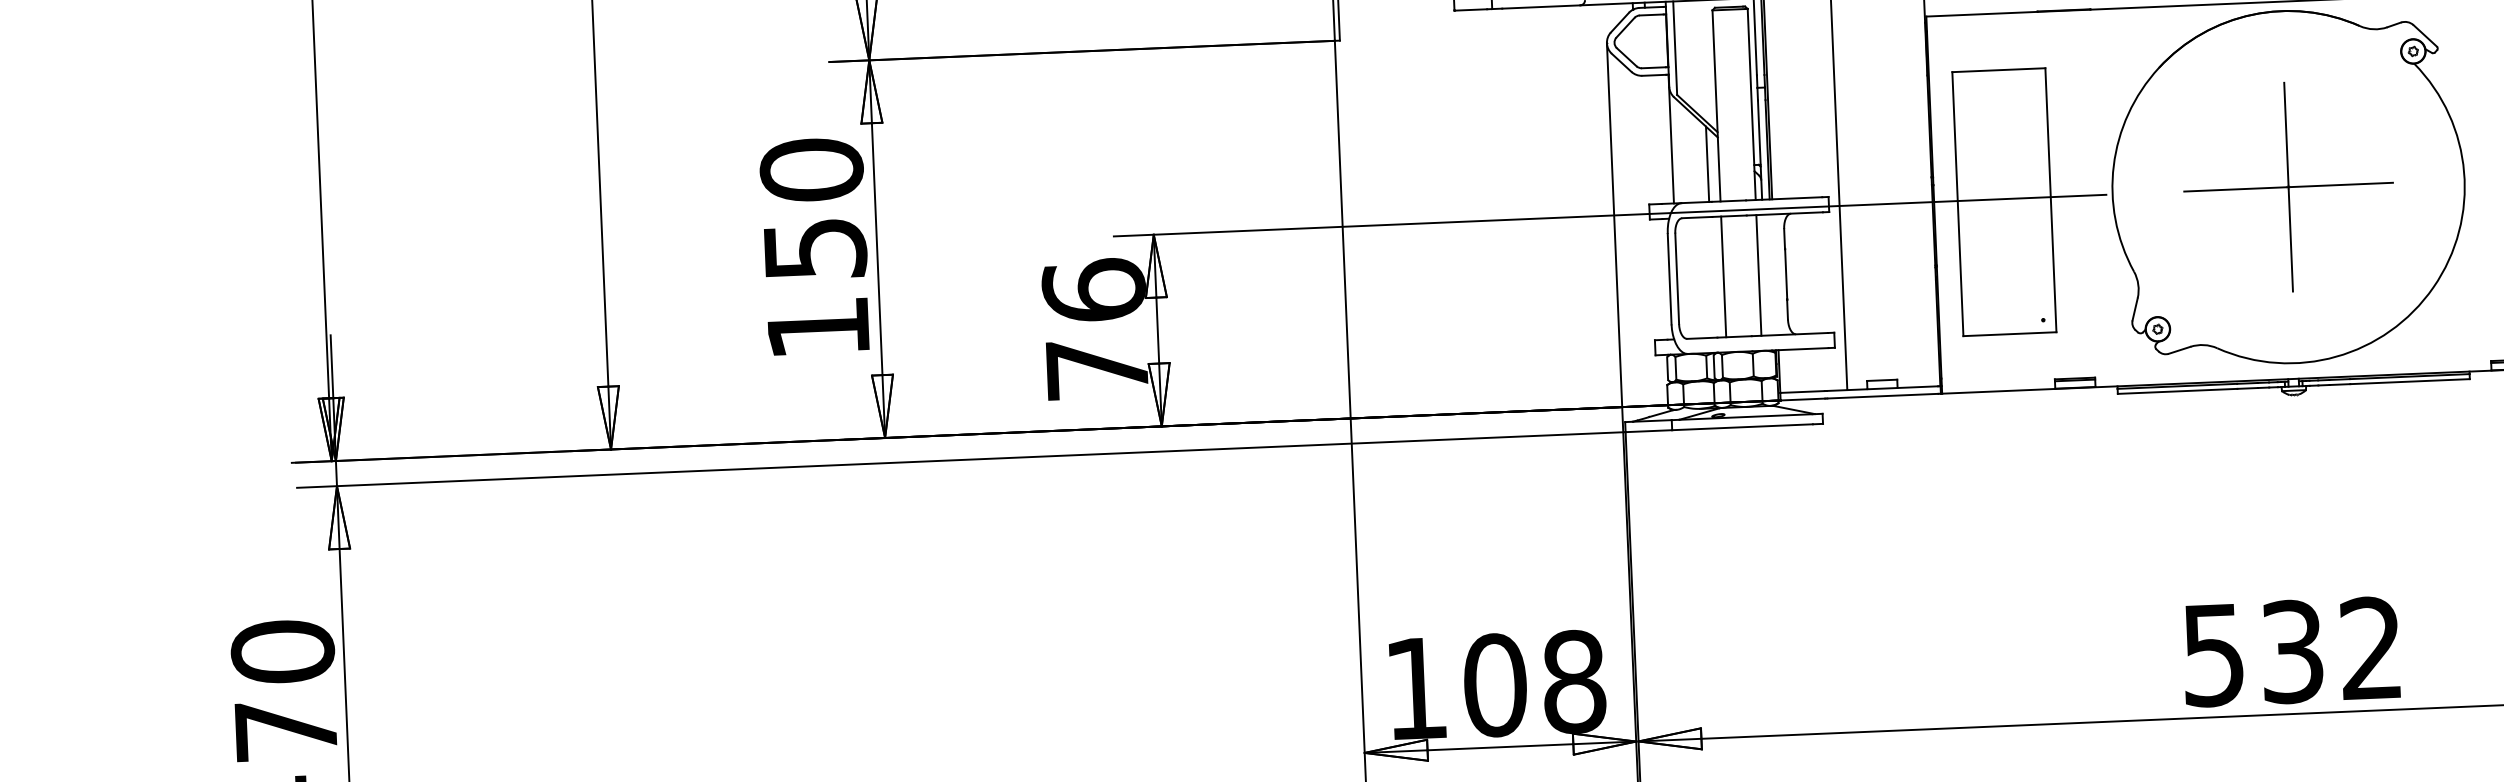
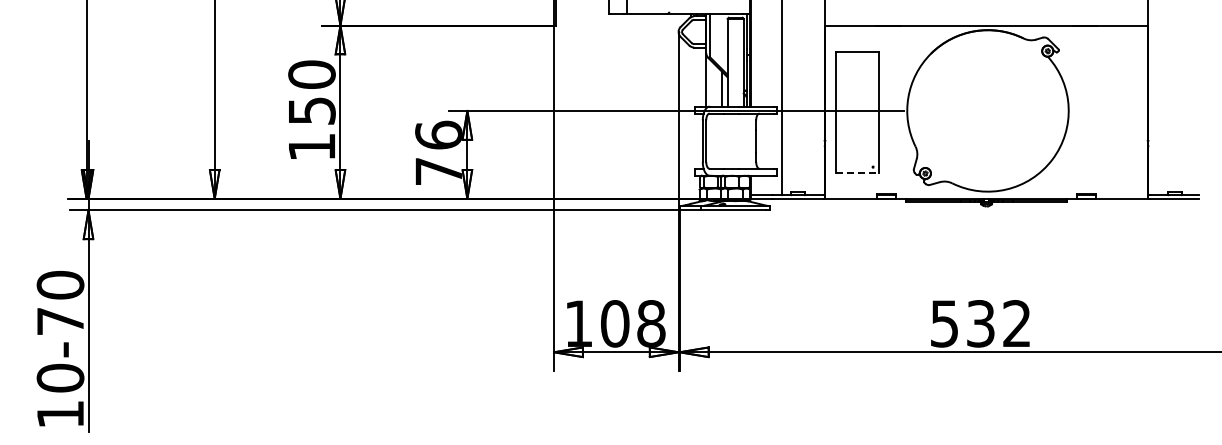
part: (2287, 186) -> (987, 110), removed
line: (1758, 273) -> (743, 140), removed
line: (1723, 275) -> (727, 140), removed
line: (2011, 333) -> (858, 172), solid -> dashed

